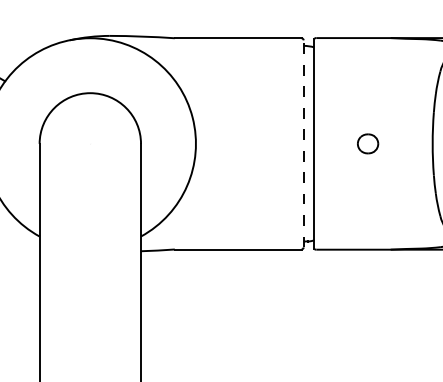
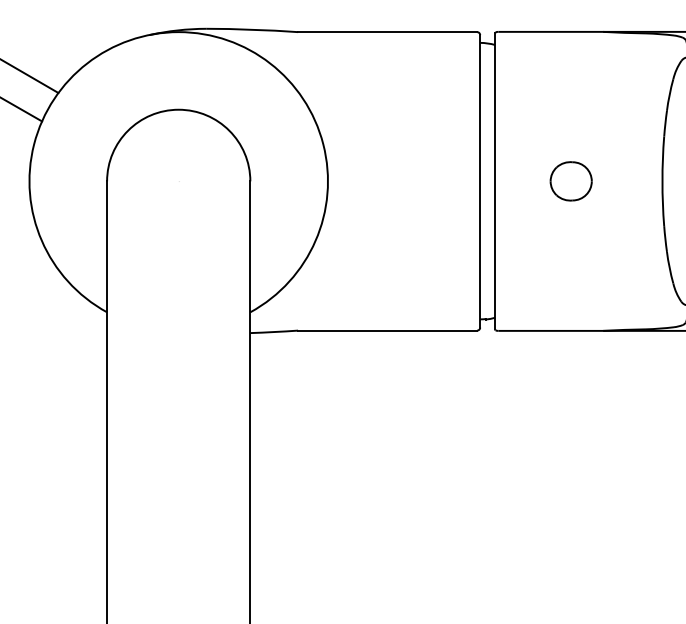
line: (303, 143) -> (480, 180), dashed -> solid
part: (367, 143) -> (570, 181), size x1.43

